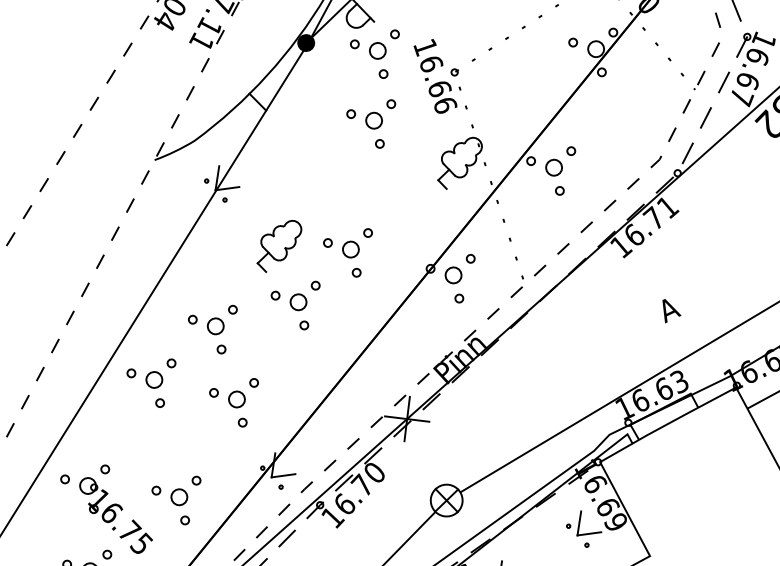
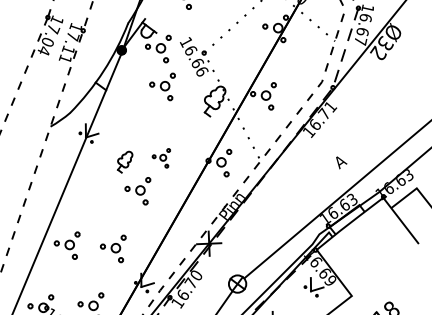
part: (277, 246) -> (124, 162), size x0.7
part: (346, 250) -> (161, 158), size x0.7
part: (210, 327) -> (95, 211), removed

